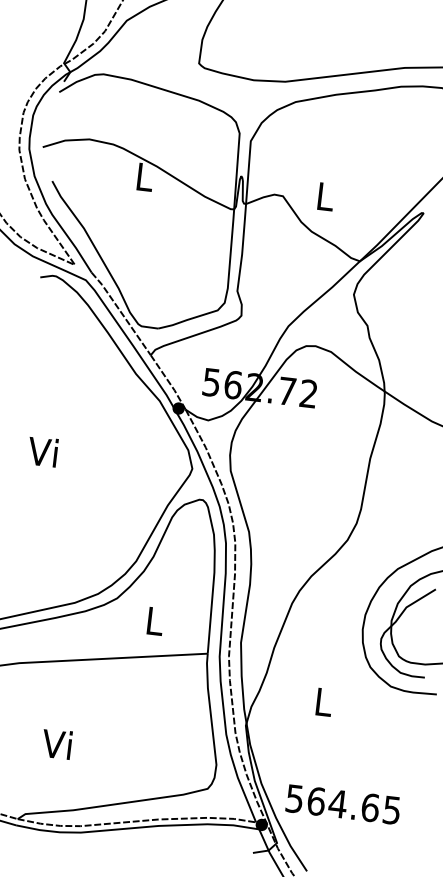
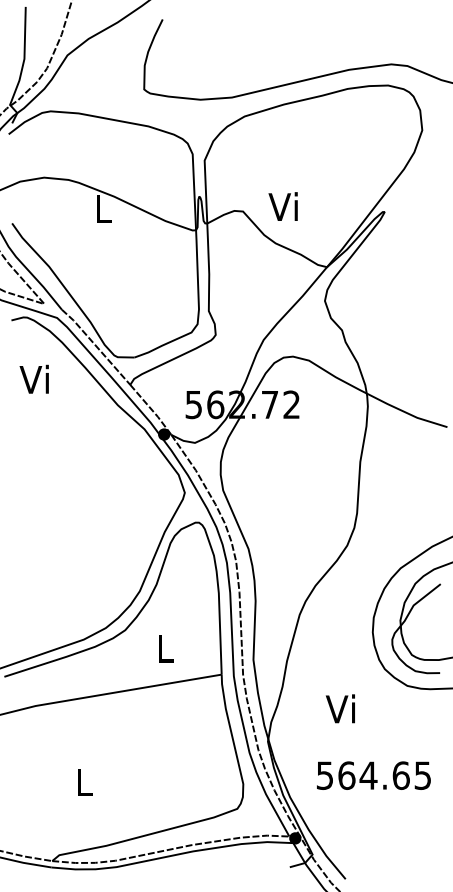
text: (322, 195) -> (282, 206), L -> Vi
text: (42, 450) -> (33, 378), moved
text: (320, 701) -> (339, 708), L -> Vi
text: (56, 743) -> (81, 781), Vi -> L
text: (342, 804) -> (373, 775), moved

